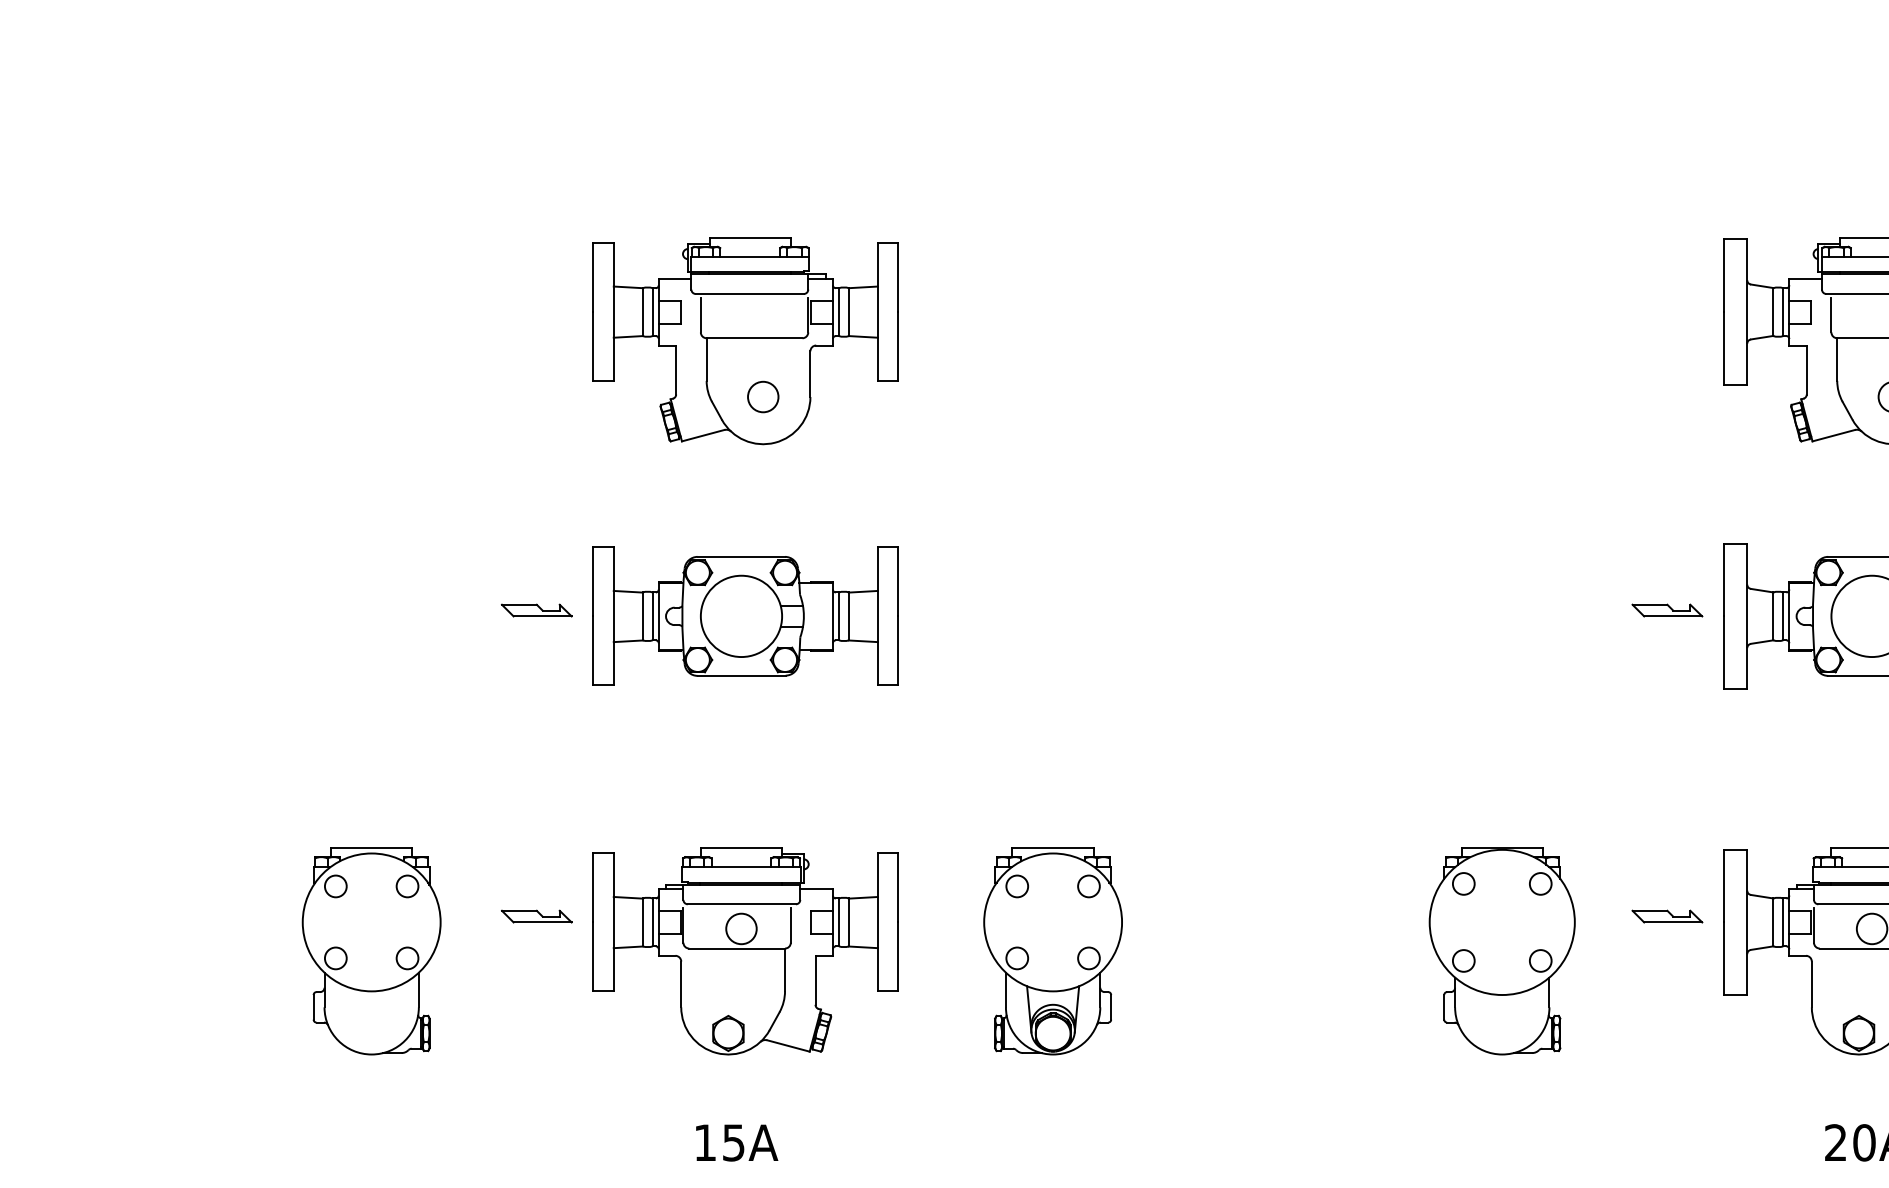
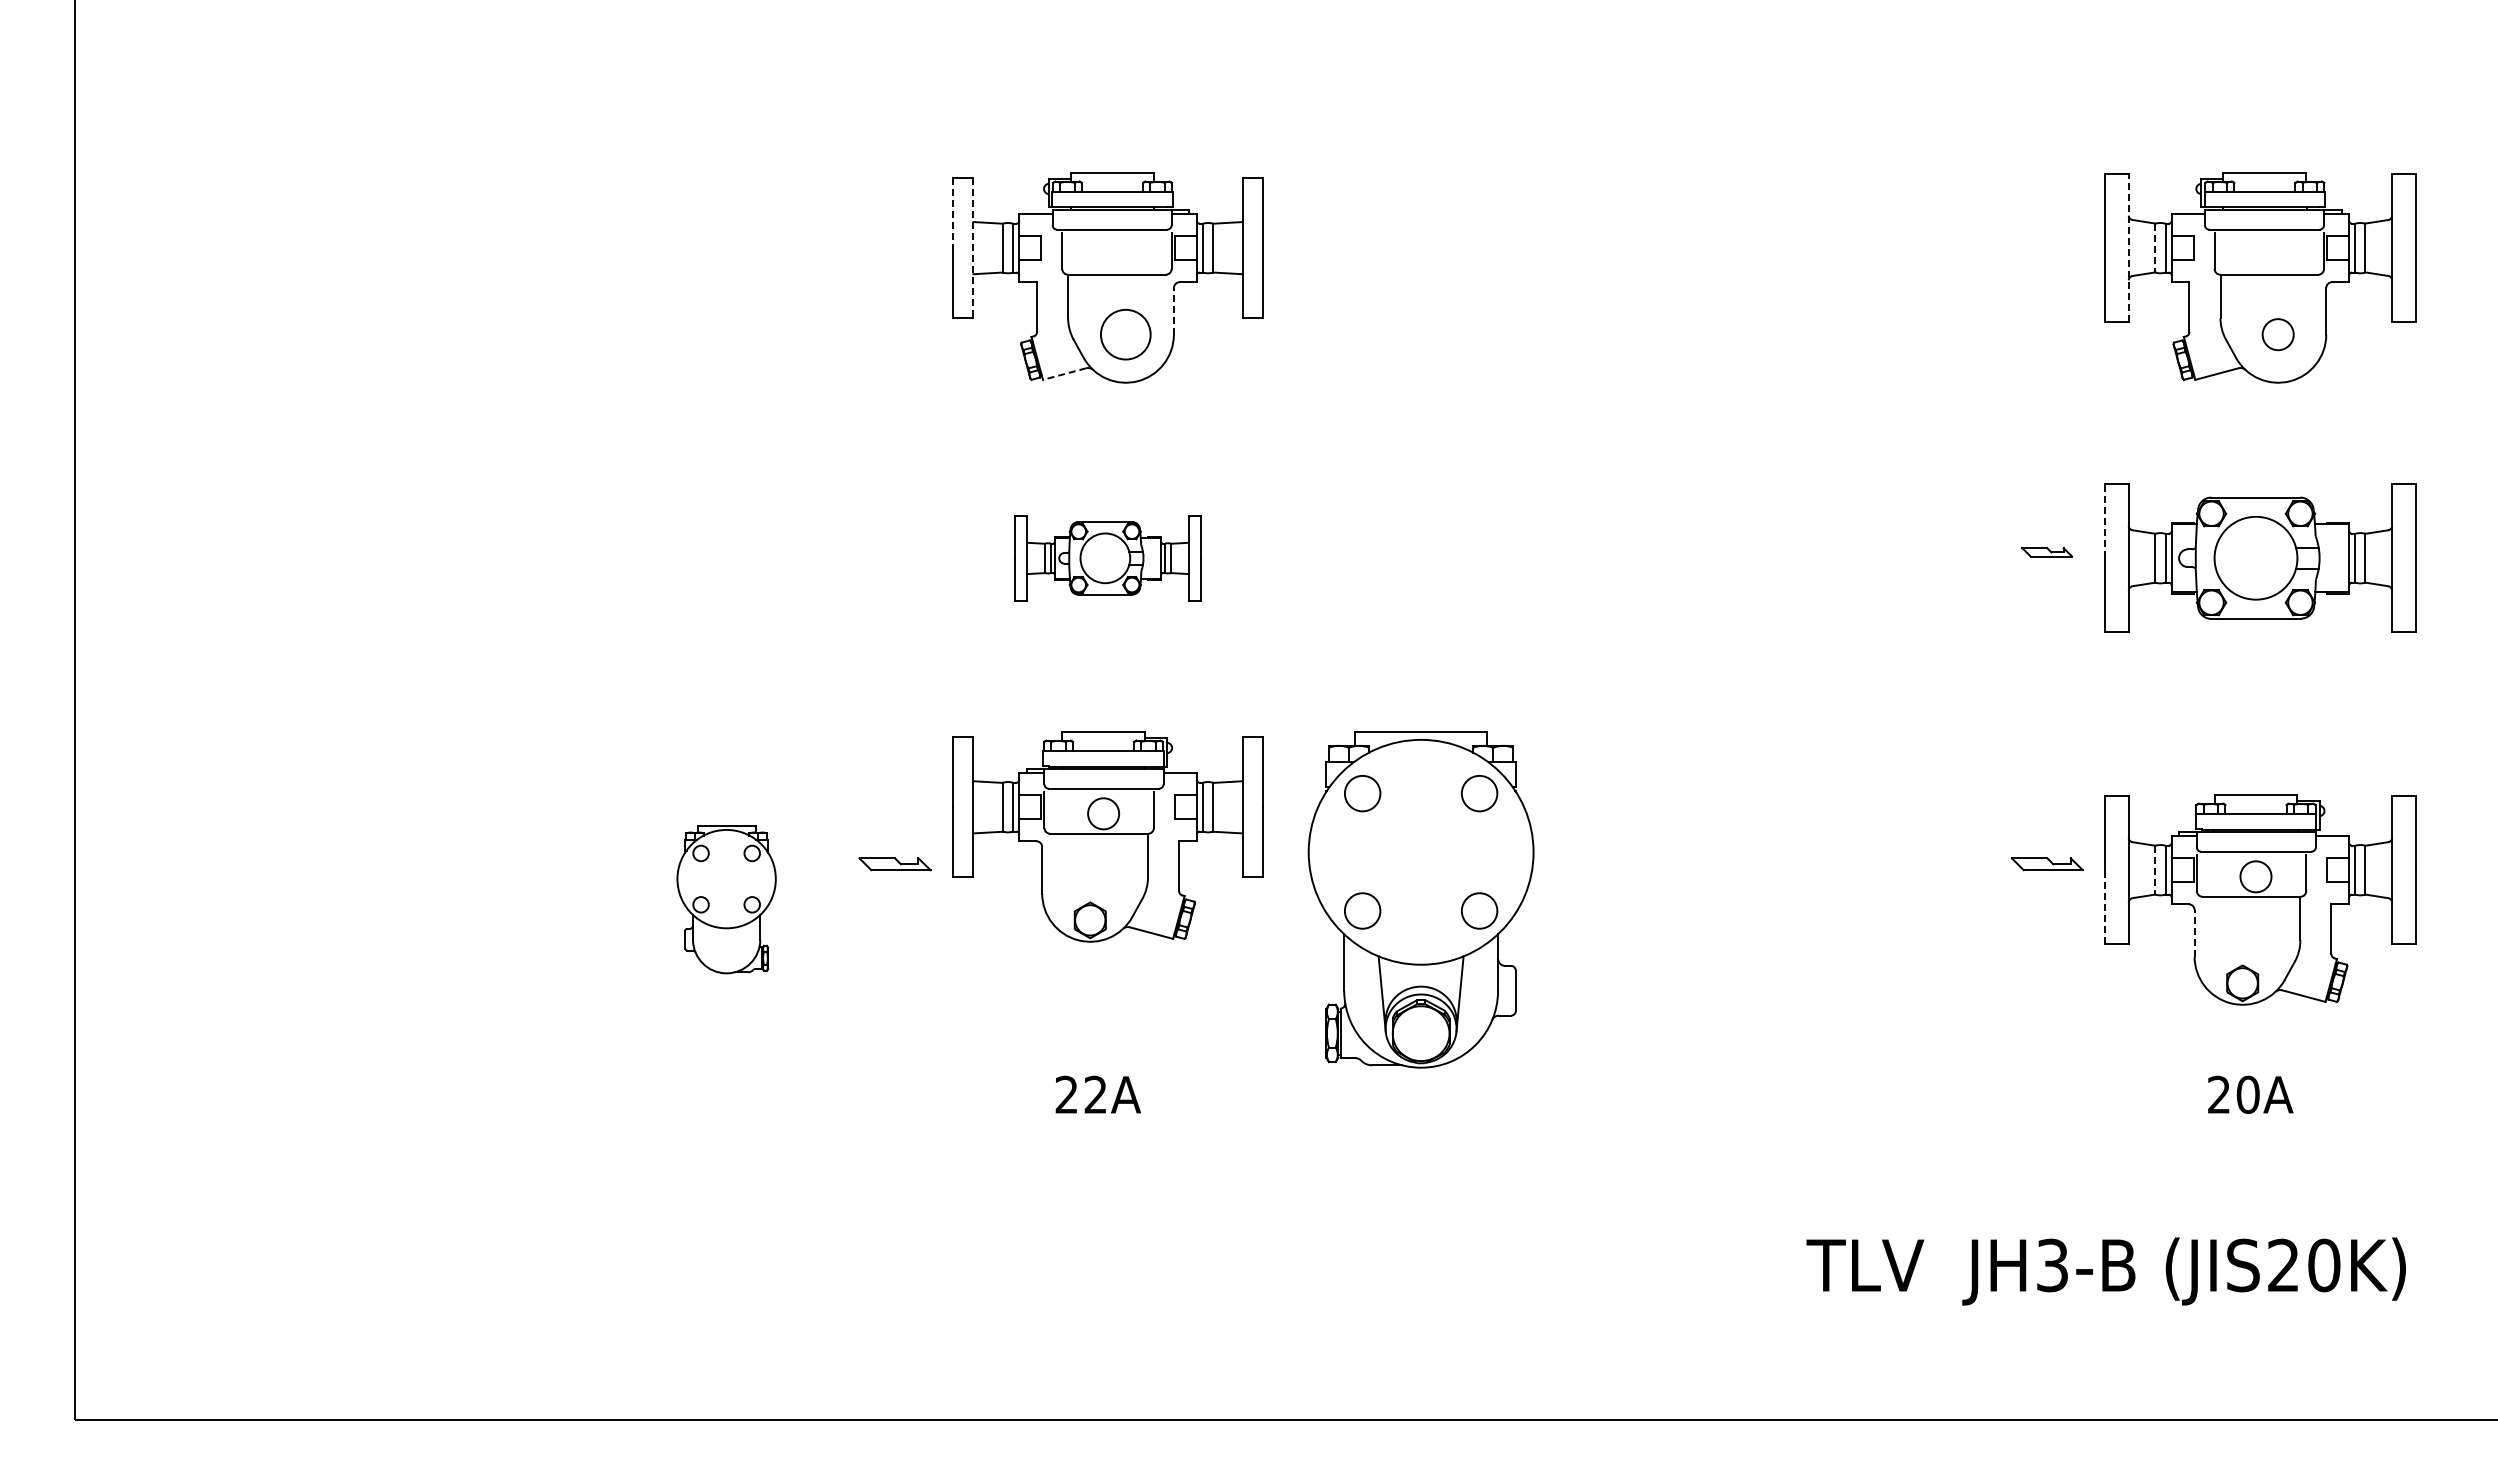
line: (593, 278) -> (952, 213), solid -> dashed
line: (1746, 311) -> (2128, 247), solid -> dashed
line: (613, 312) -> (973, 248), solid -> dashed
line: (1773, 312) -> (2155, 248), solid -> dashed
line: (810, 373) -> (1173, 310), solid -> dashed
circle: (762, 396) -> (1125, 334), size x1.6
line: (703, 436) -> (1064, 374), solid -> dashed
line: (1724, 580) -> (2105, 521), solid -> dashed
part: (536, 610) -> (894, 552), removed
part: (1666, 610) -> (2046, 552), size x0.7
part: (745, 616) -> (1107, 558), size x0.6
line: (1773, 922) -> (2155, 870), solid -> dashed
part: (371, 951) -> (726, 899), size x0.7
part: (745, 951) -> (1107, 836), moved
part: (1053, 951) -> (1421, 899), size x1.6
part: (1501, 951) -> (1878, 899), removed
line: (1724, 959) -> (2105, 907), solid -> dashed
line: (1811, 983) -> (2194, 932), solid -> dashed
text: (718, 1142) -> (1080, 1094), 15A -> 22A

